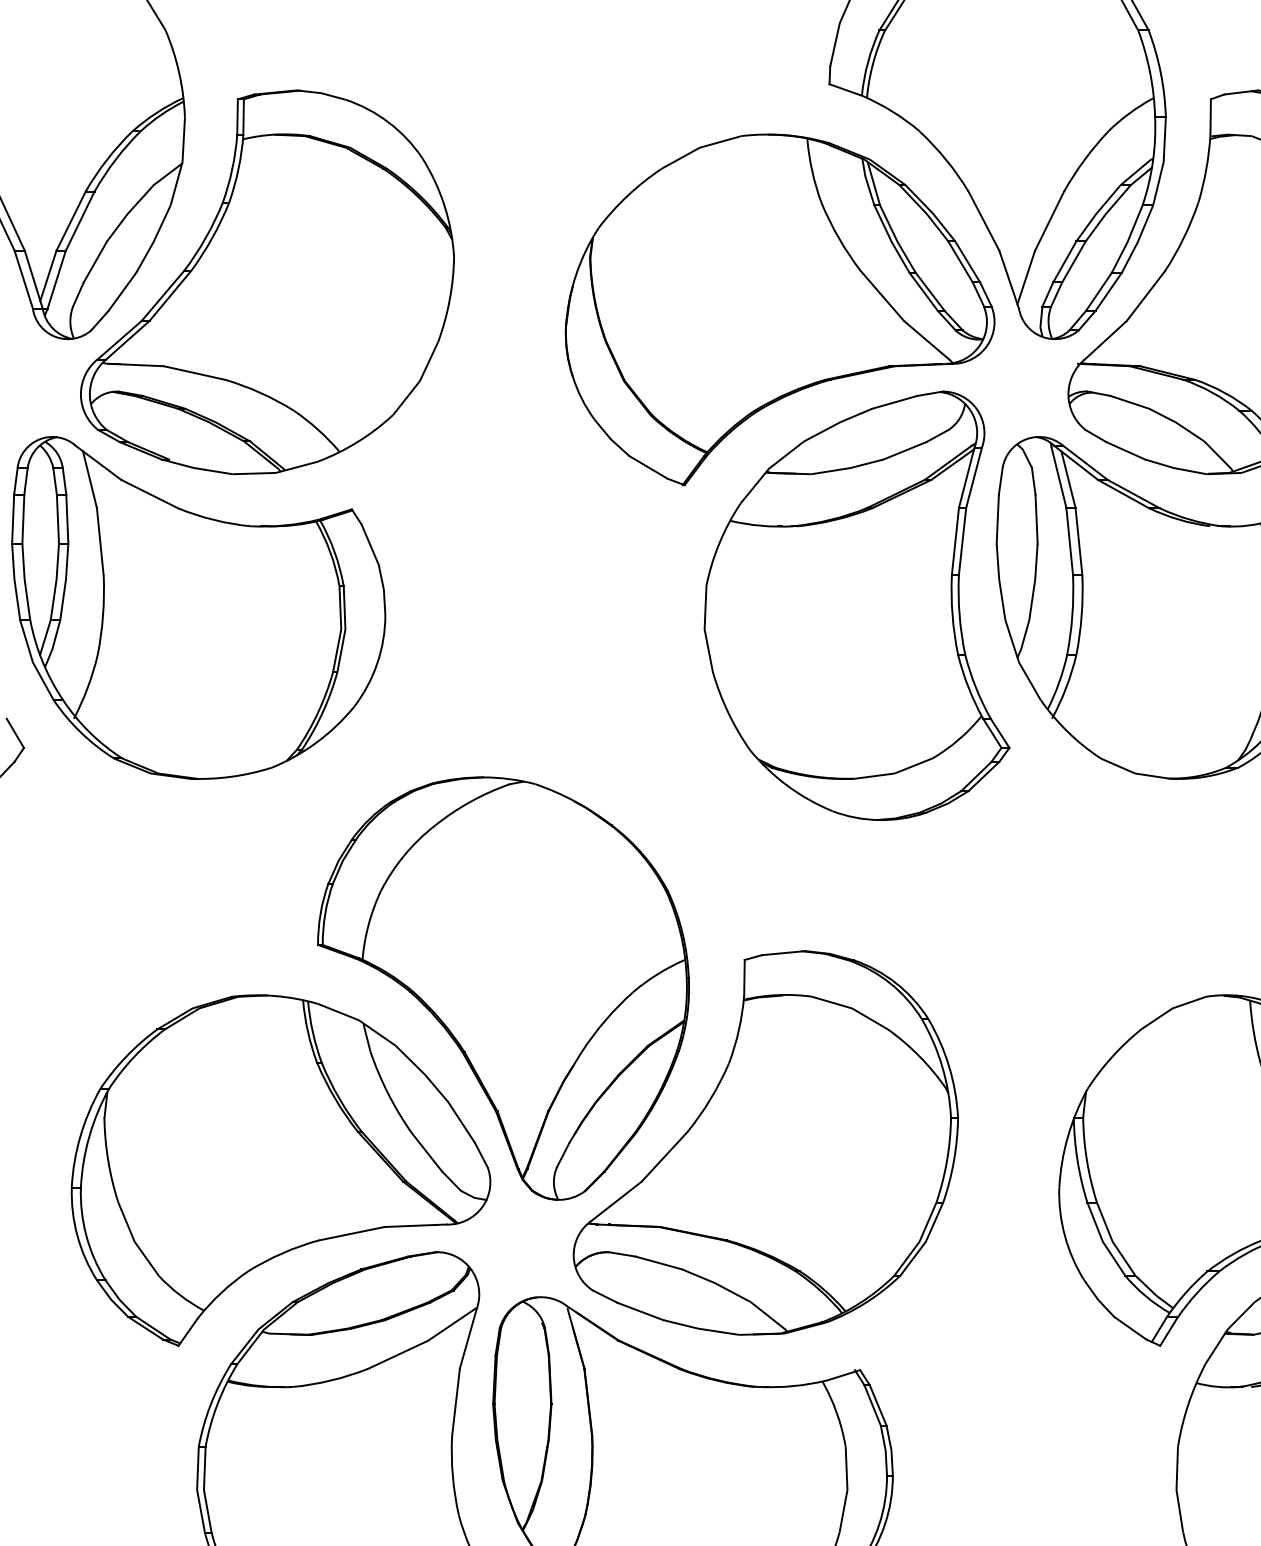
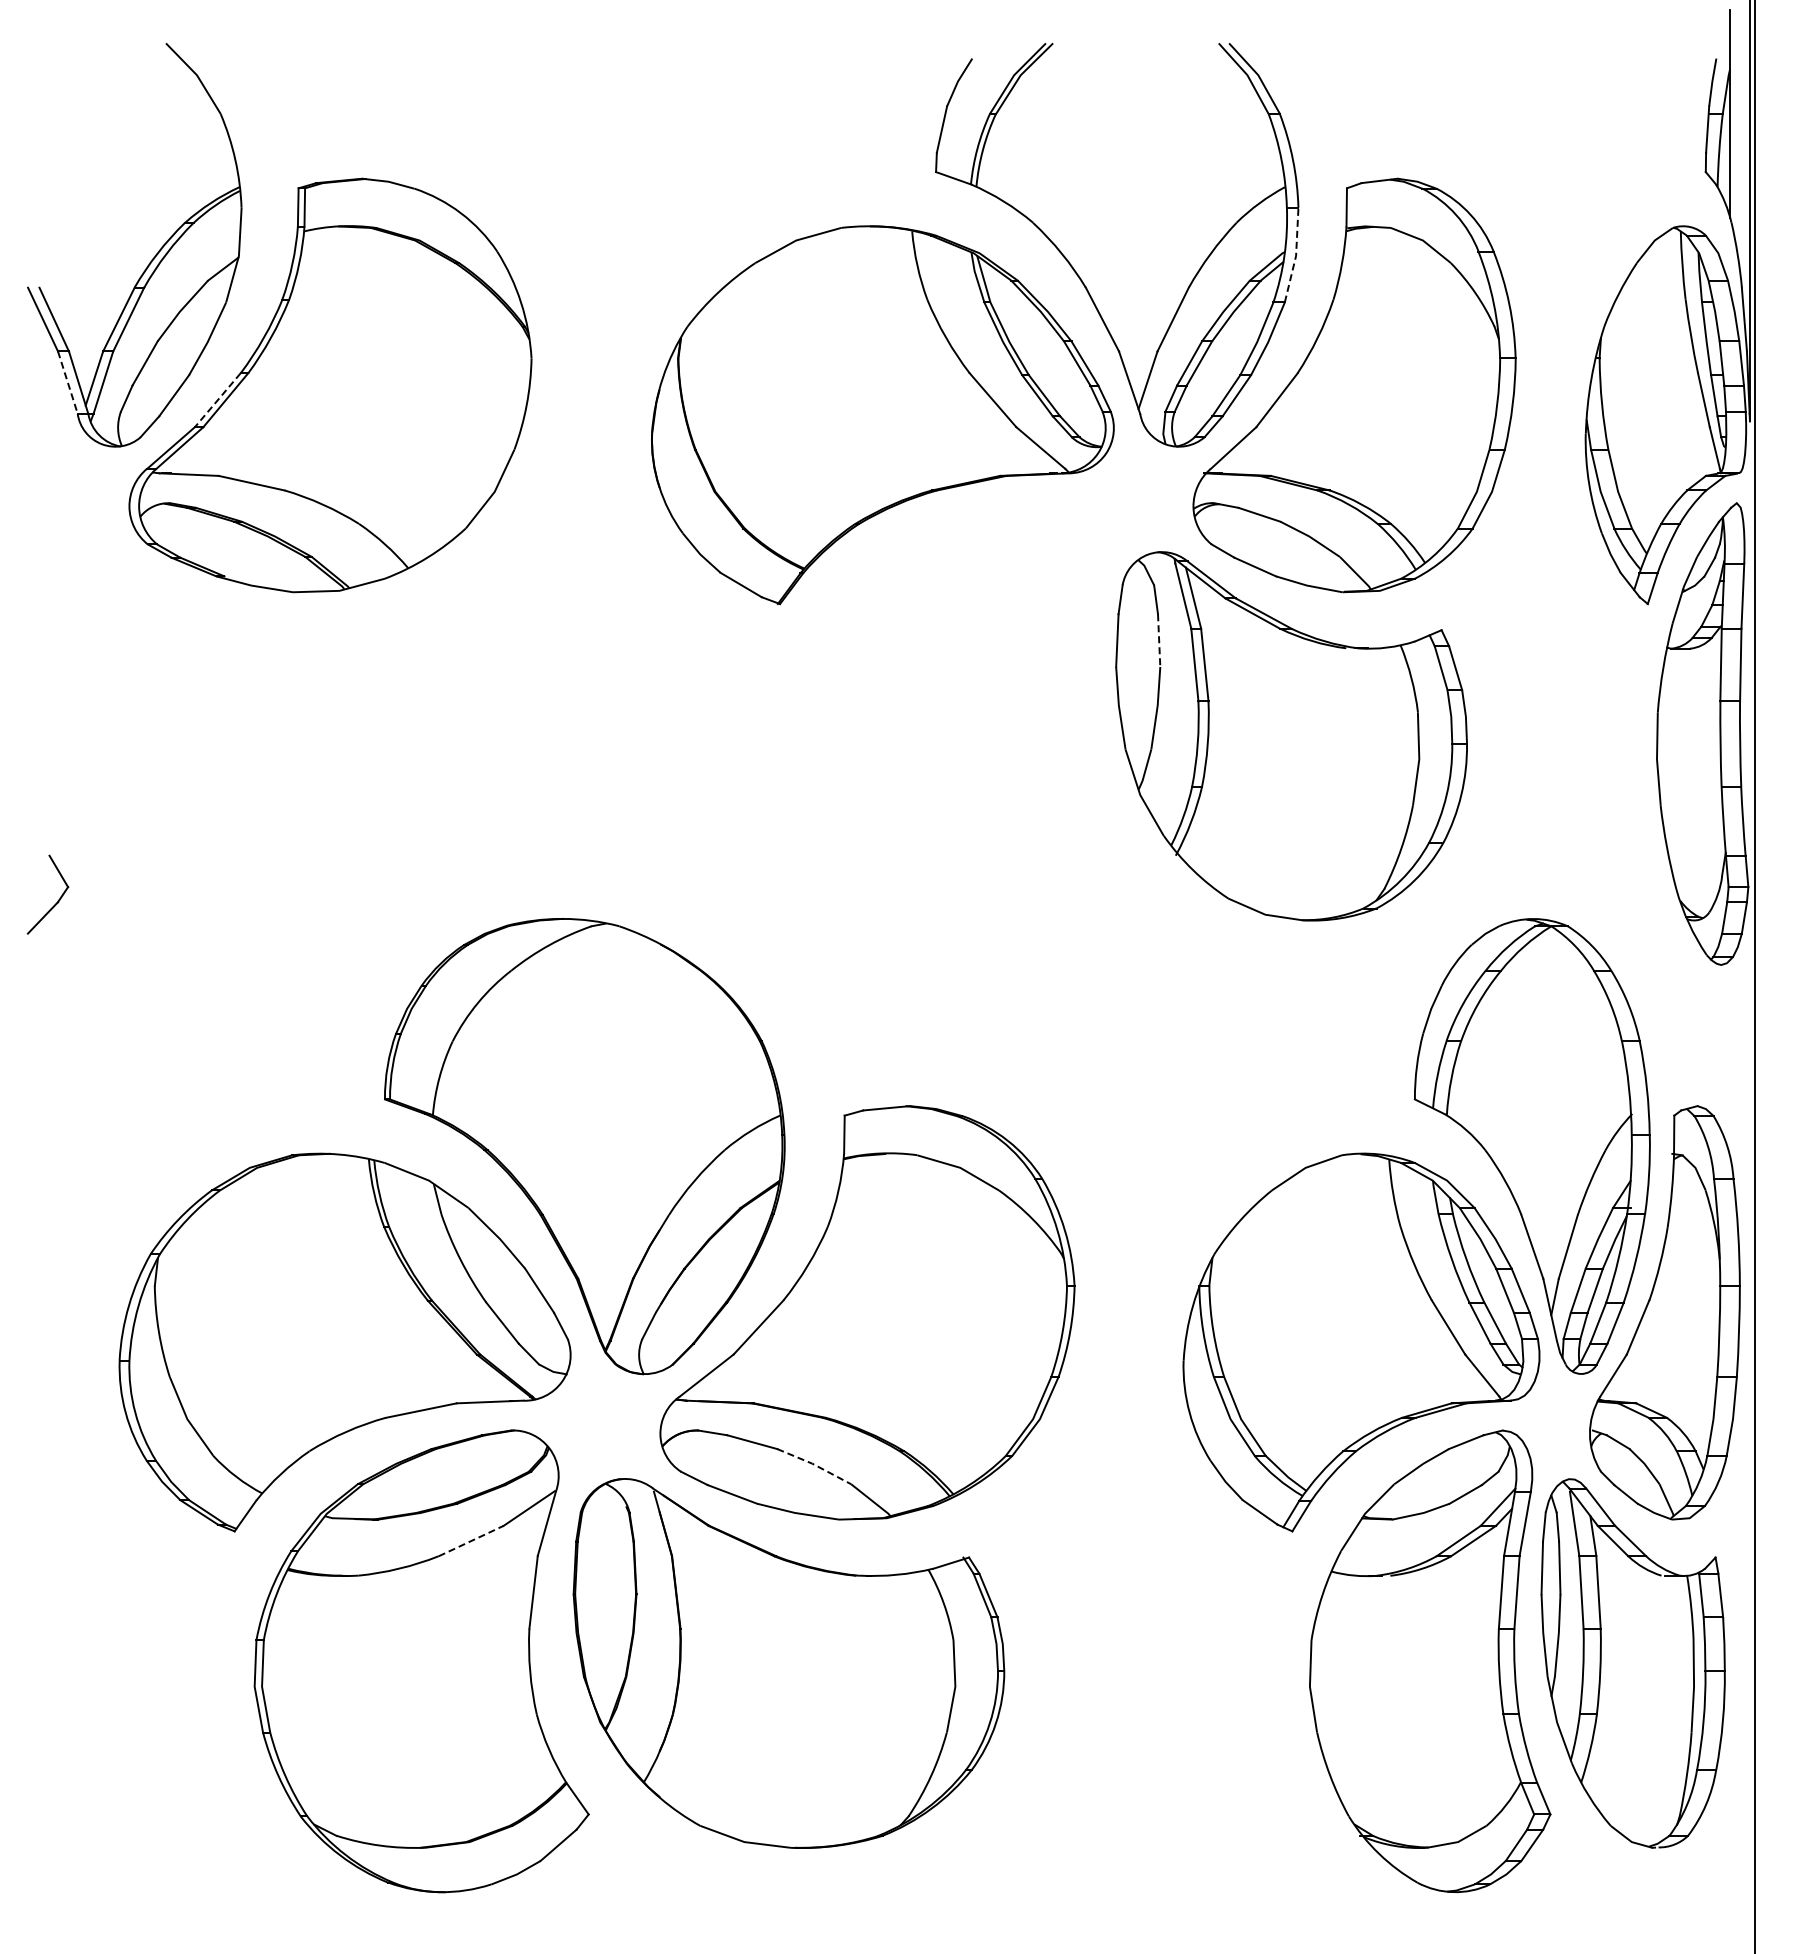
line: (1164, 161) -> (1296, 255), solid -> dashed
line: (23, 279) -> (67, 382), solid -> dashed
line: (162, 296) -> (217, 400), solid -> dashed
line: (1036, 519) -> (1159, 641), solid -> dashed
part: (856, 605) -> (965, 733), removed
part: (198, 608) -> (256, 736), removed
line: (716, 1283) -> (814, 1464), solid -> dashed
line: (398, 1355) -> (471, 1541), solid -> dashed

